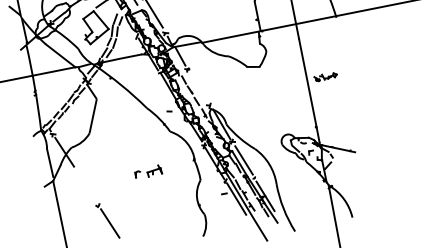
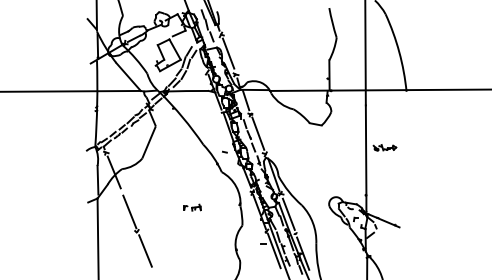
line: (198, 86) -> (258, 133), added
part: (148, 171) -> (192, 207), size x0.62
line: (87, 187) -> (129, 211), added

